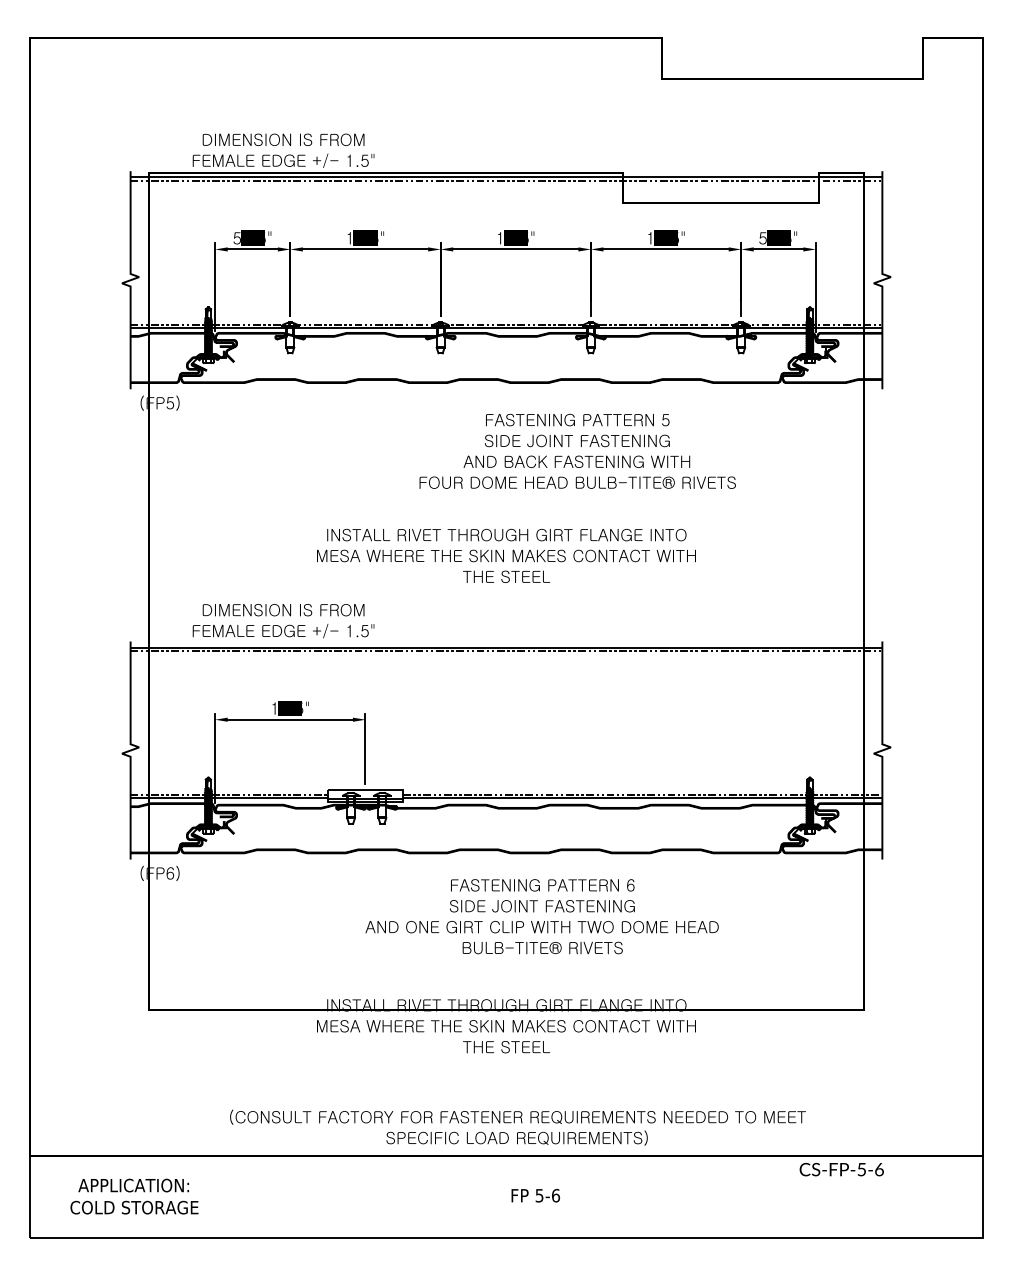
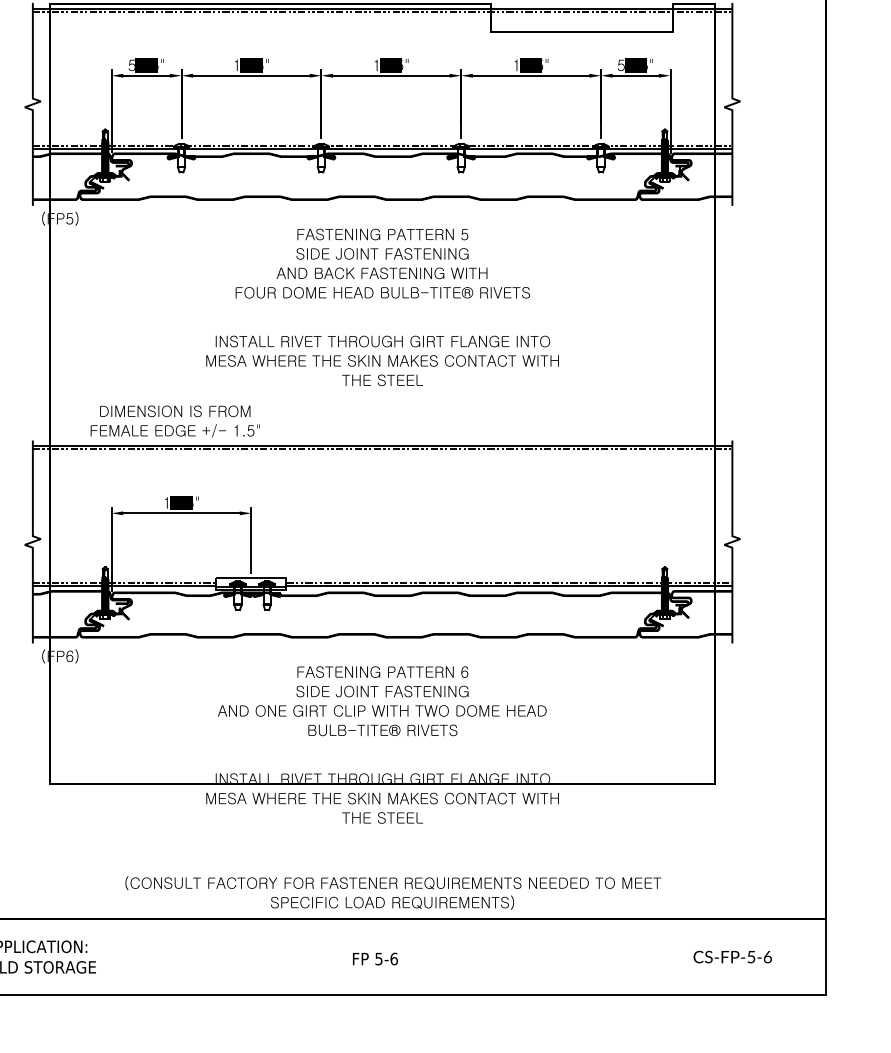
text: (577, 450) -> (382, 262), moved
text: (541, 916) -> (381, 701), moved
text: (841, 1169) -> (732, 956), moved
text: (535, 1195) -> (375, 958), moved

